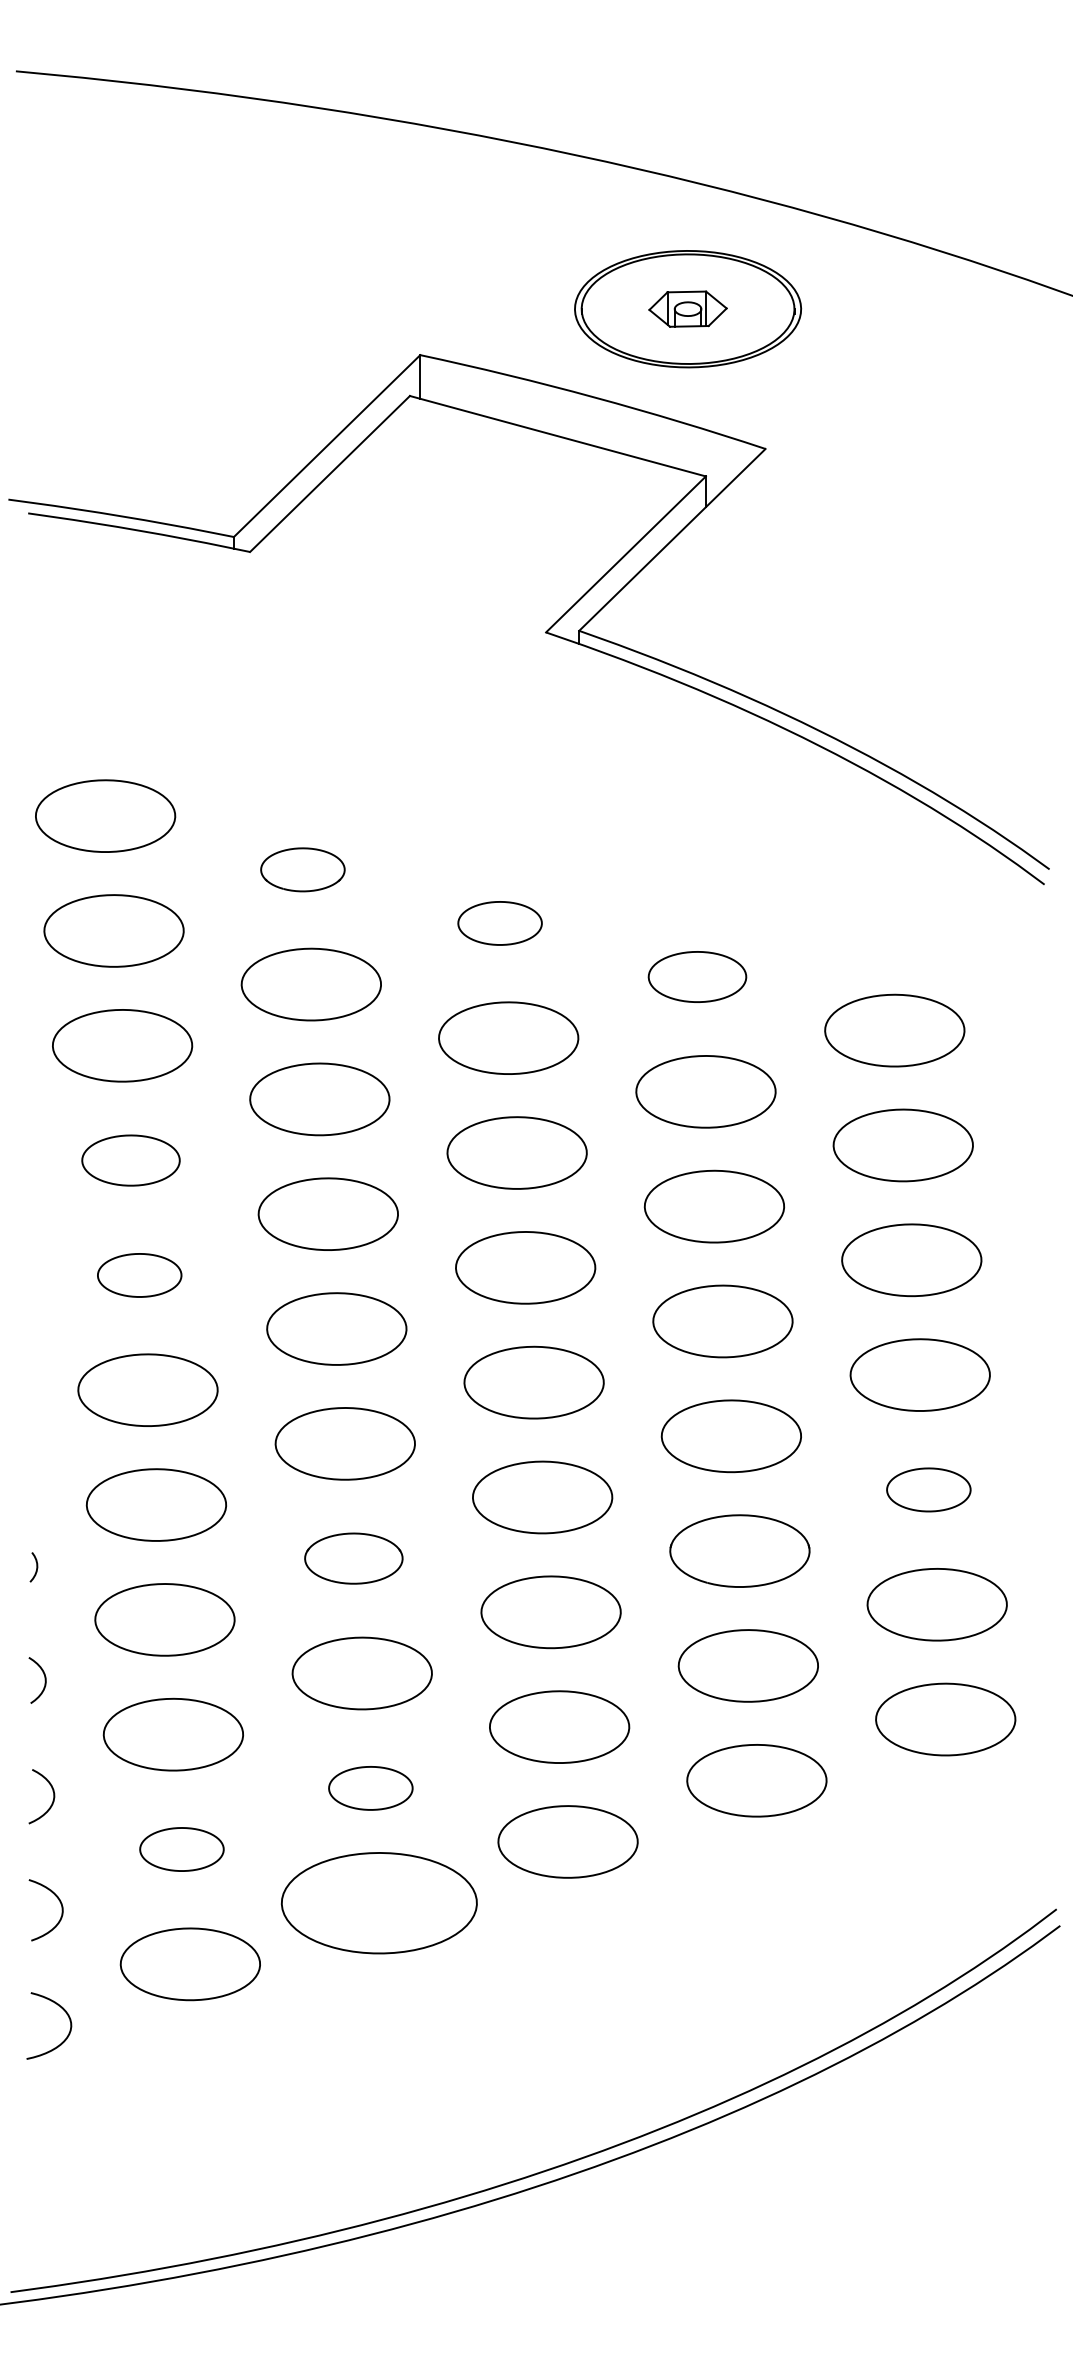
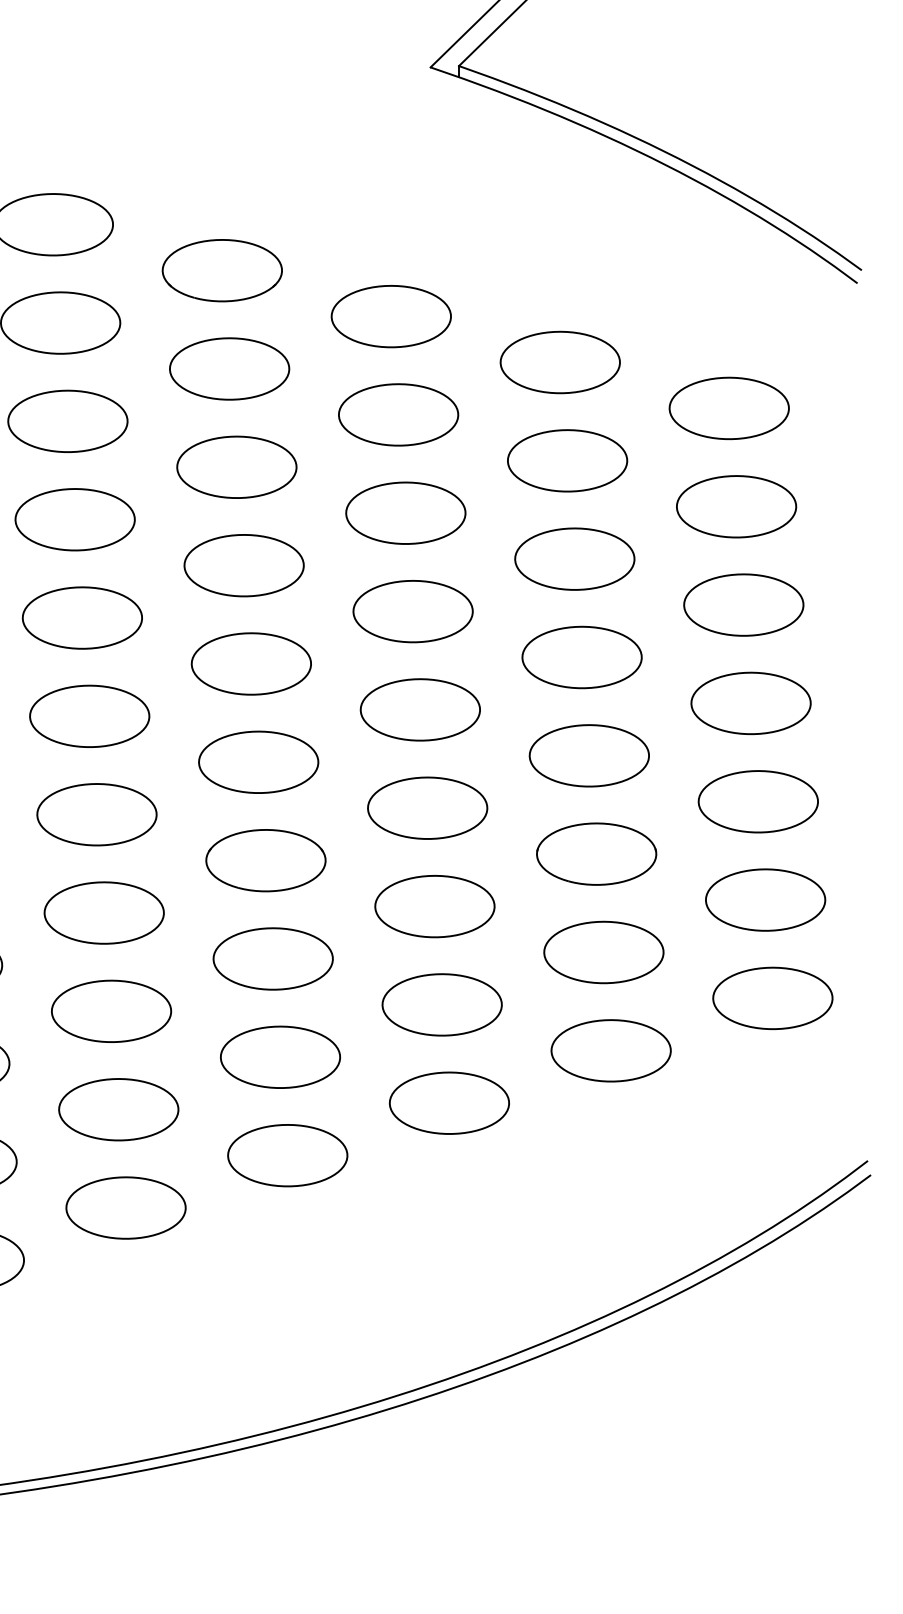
part: (302, 869) -> (222, 270), size x1.67
part: (499, 923) -> (390, 316), size x1.67
part: (697, 976) -> (560, 362), size x1.43
part: (130, 1160) -> (74, 519), size x1.43
part: (139, 1275) -> (82, 618), size x1.67
part: (928, 1489) -> (758, 801), size x1.67
part: (353, 1558) -> (265, 860), size x1.43
part: (370, 1788) -> (280, 1057), size x1.67
part: (181, 1849) -> (118, 1109), size x1.67
part: (378, 1902) -> (287, 1155), size x0.71

